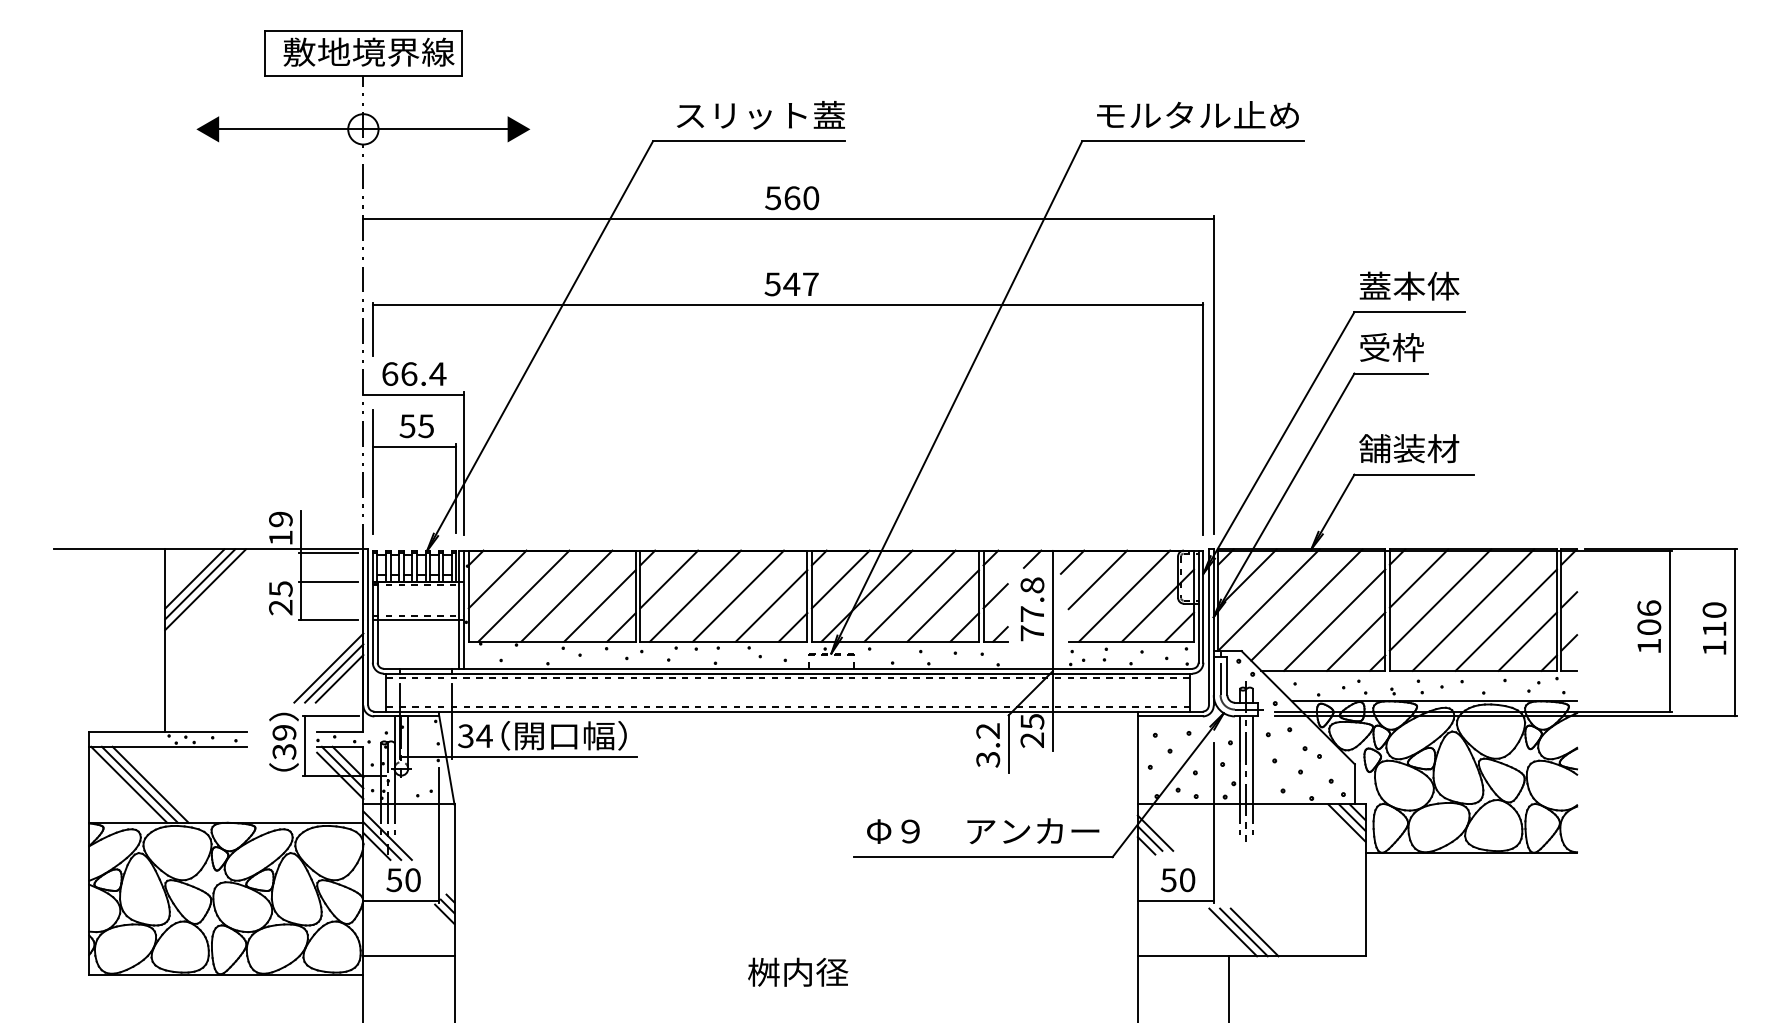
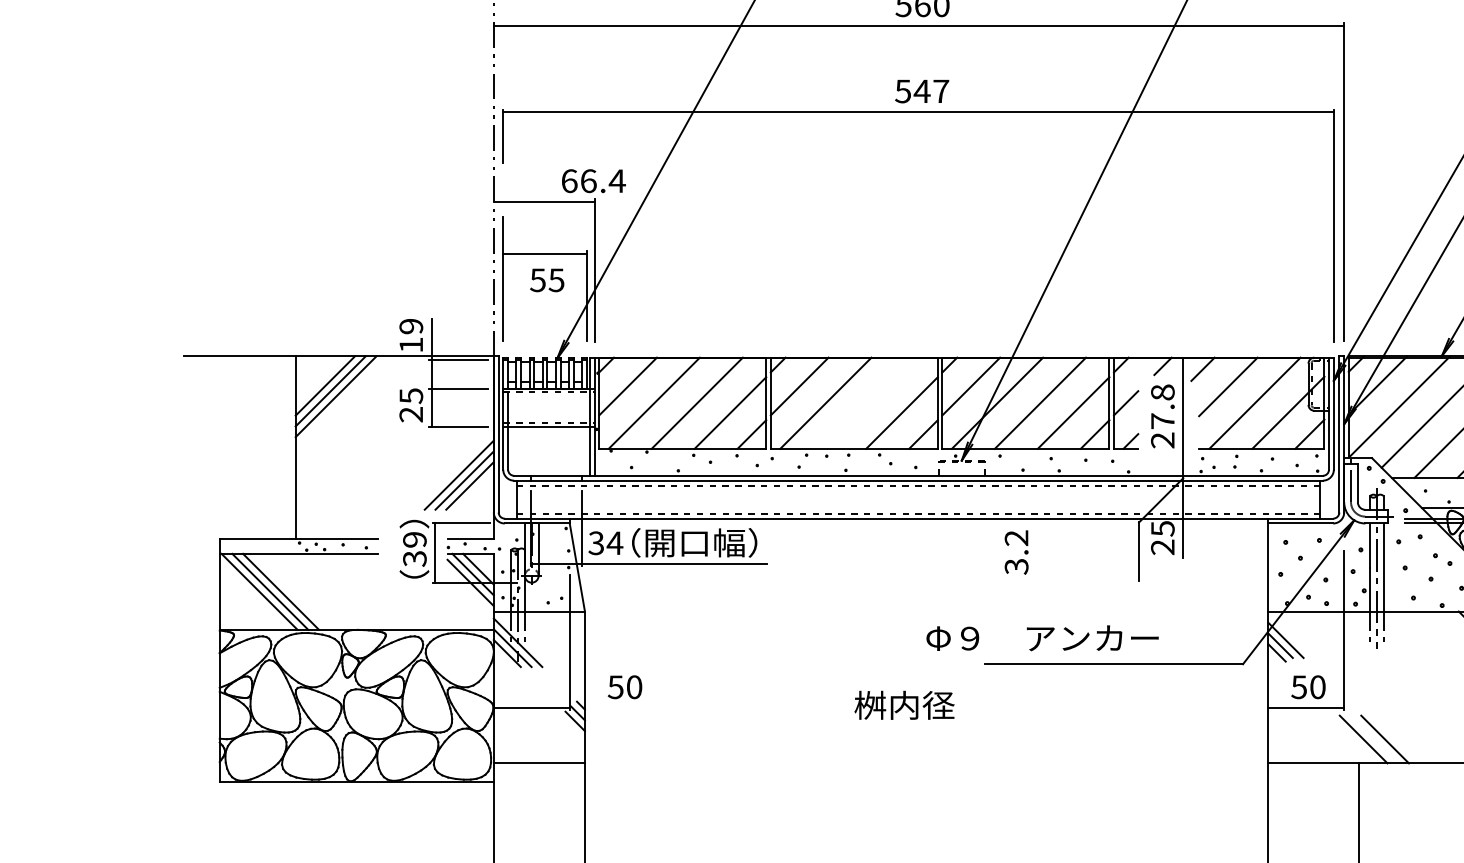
text: (414, 373) -> (593, 180), moved
text: (416, 426) -> (546, 280), moved
line: (738, 595) -> (868, 402), removed
text: (1031, 633) -> (1161, 440), 77.8 -> 27.8
text: (988, 745) -> (1016, 552), moved
text: (983, 830) -> (1042, 637), moved
text: (403, 880) -> (624, 687), moved
line: (1243, 932) -> (1373, 739), removed
text: (798, 971) -> (904, 704), moved

